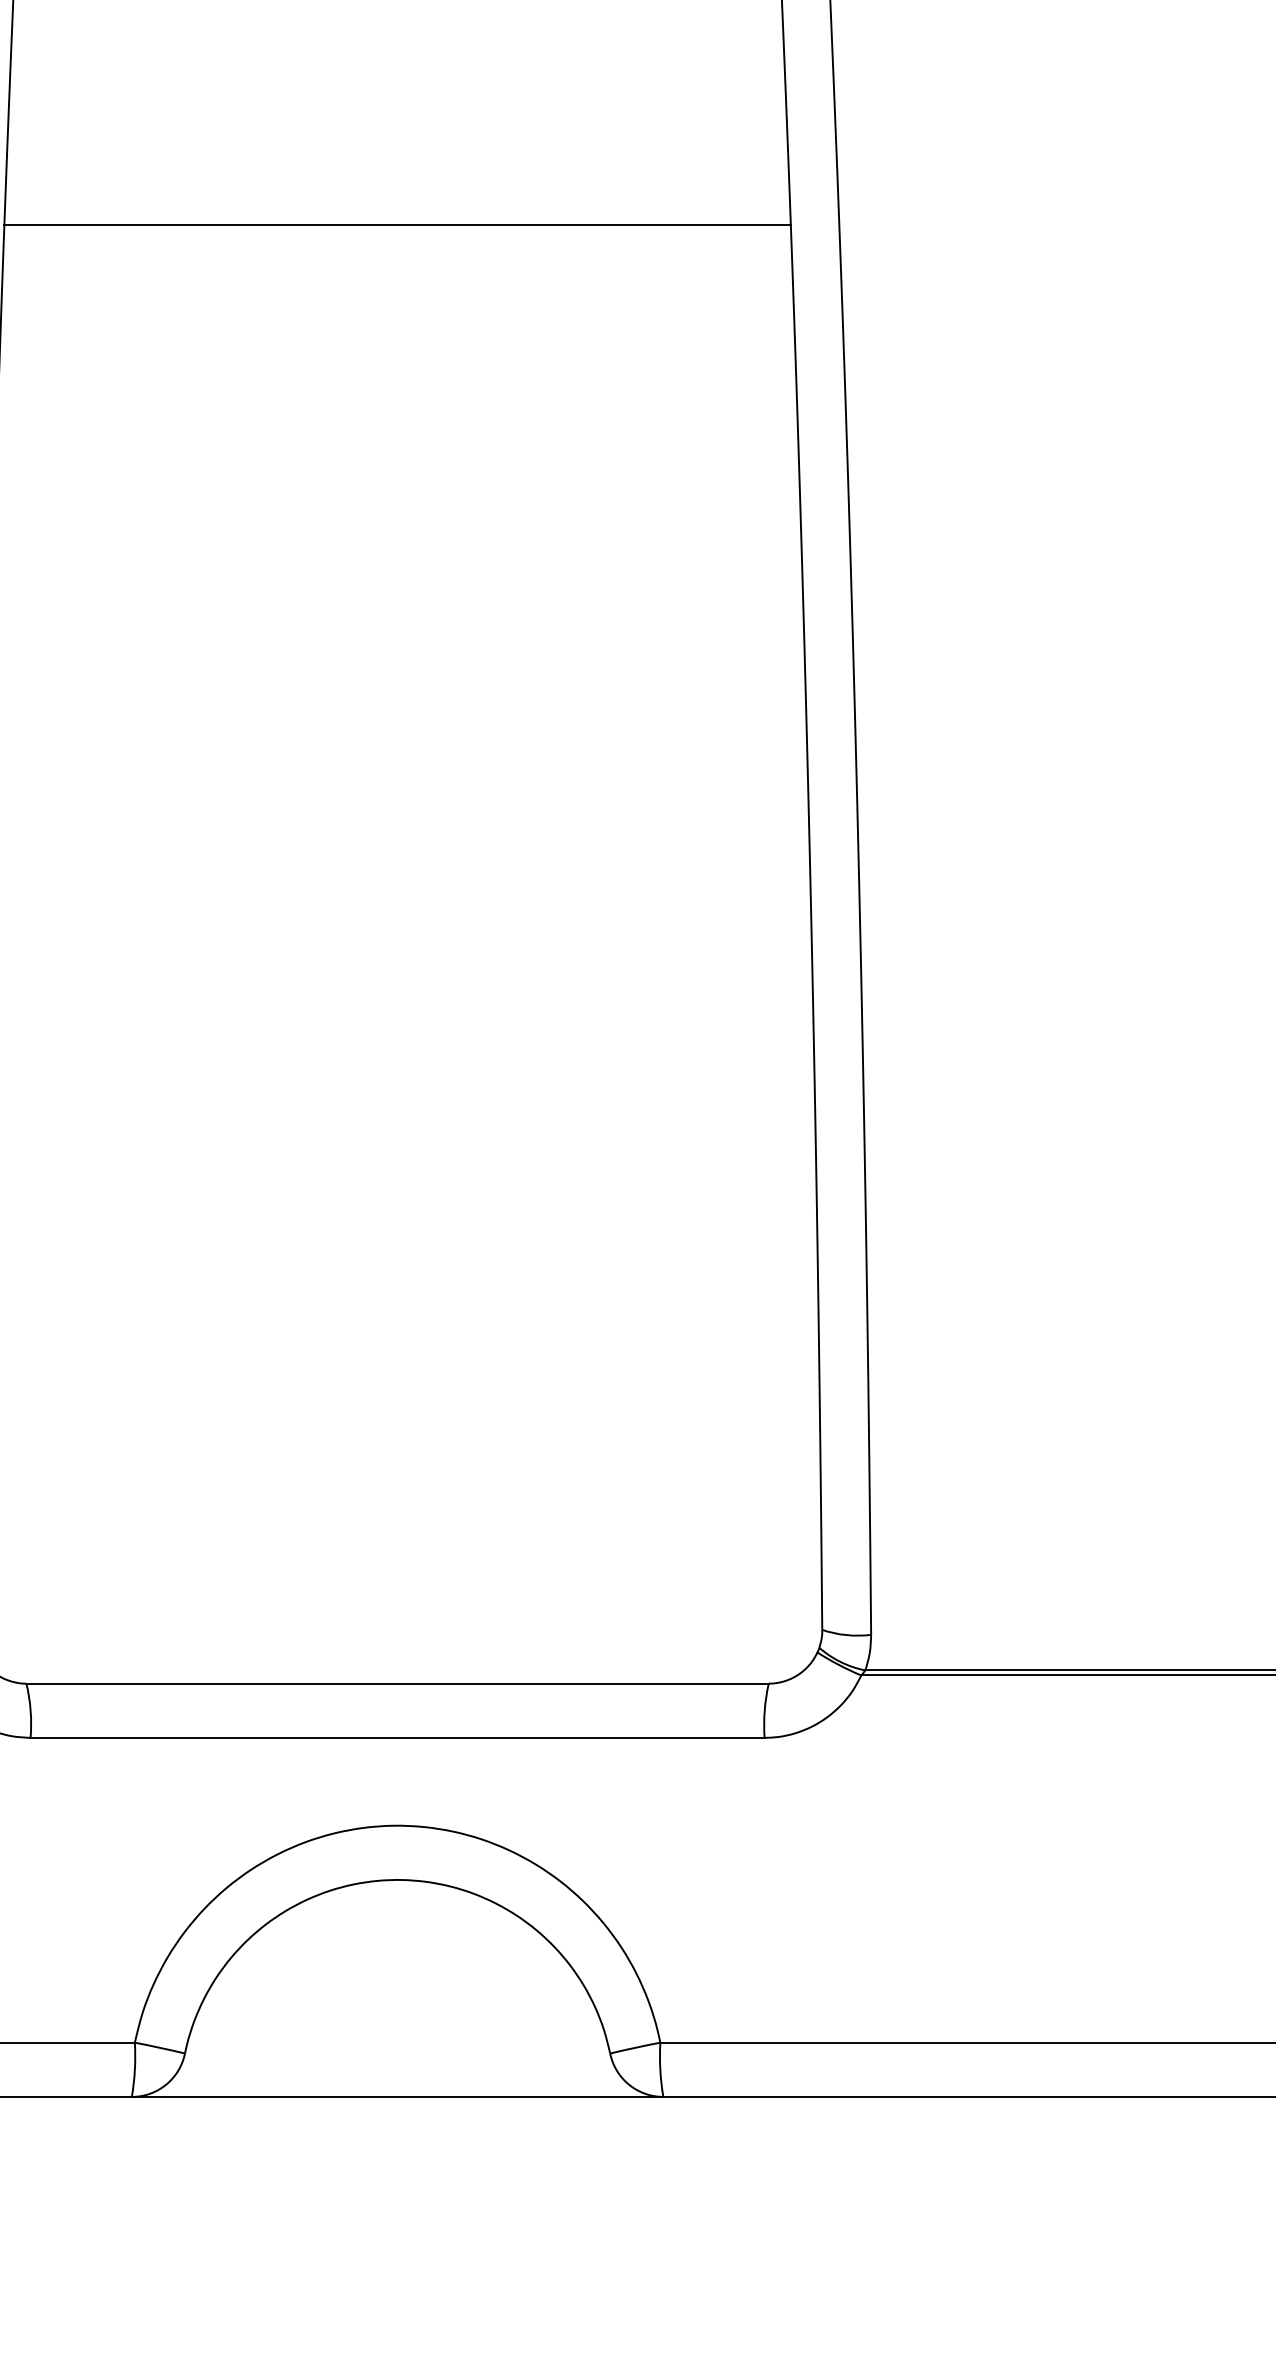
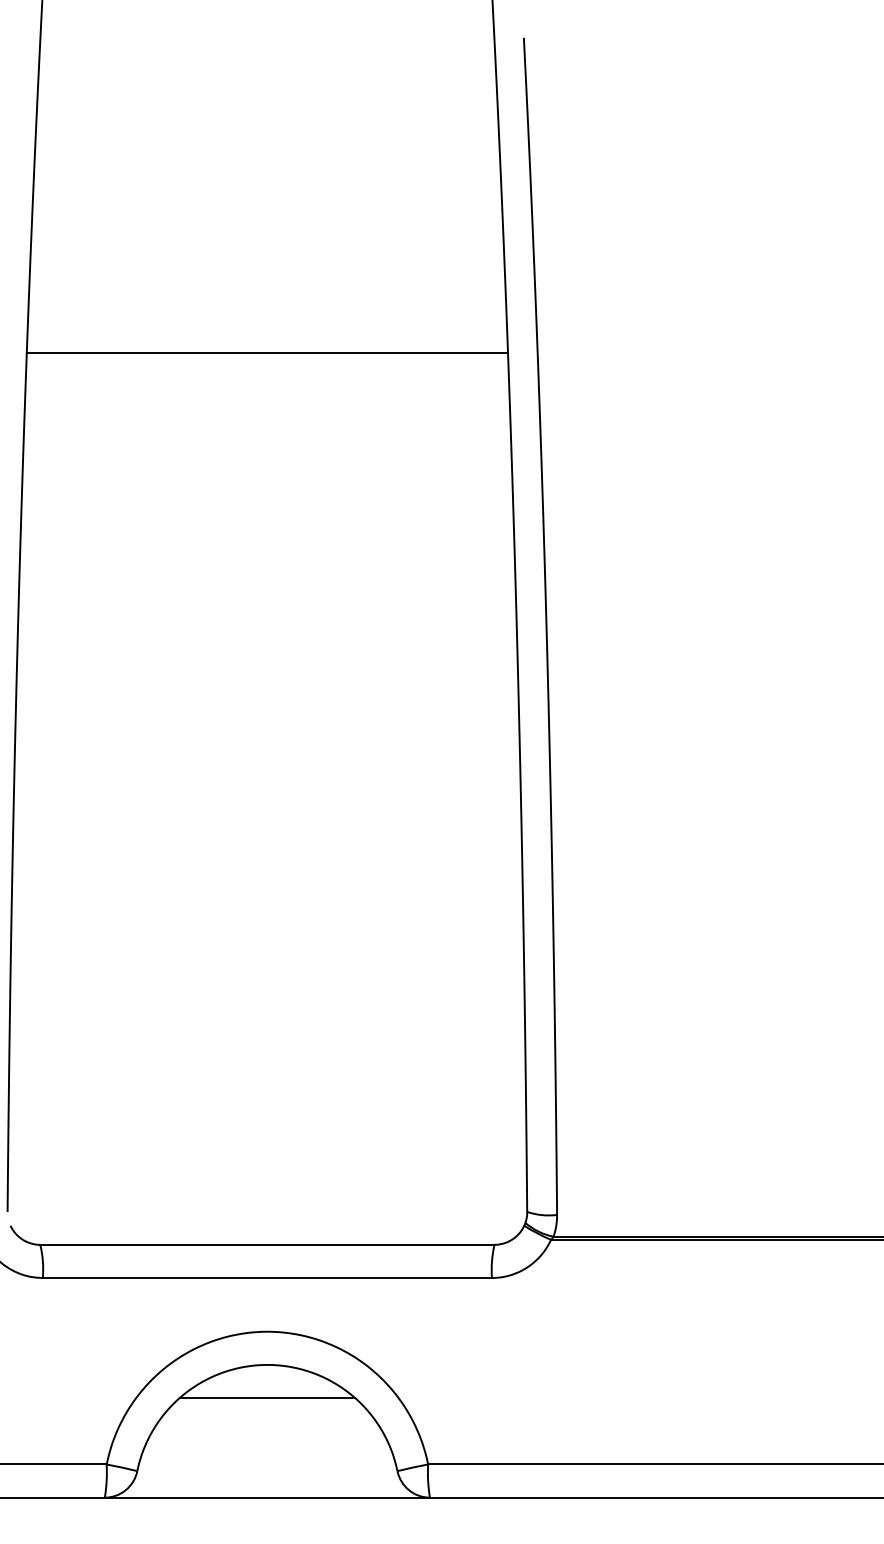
line: (396, 1934) -> (266, 1398), added

